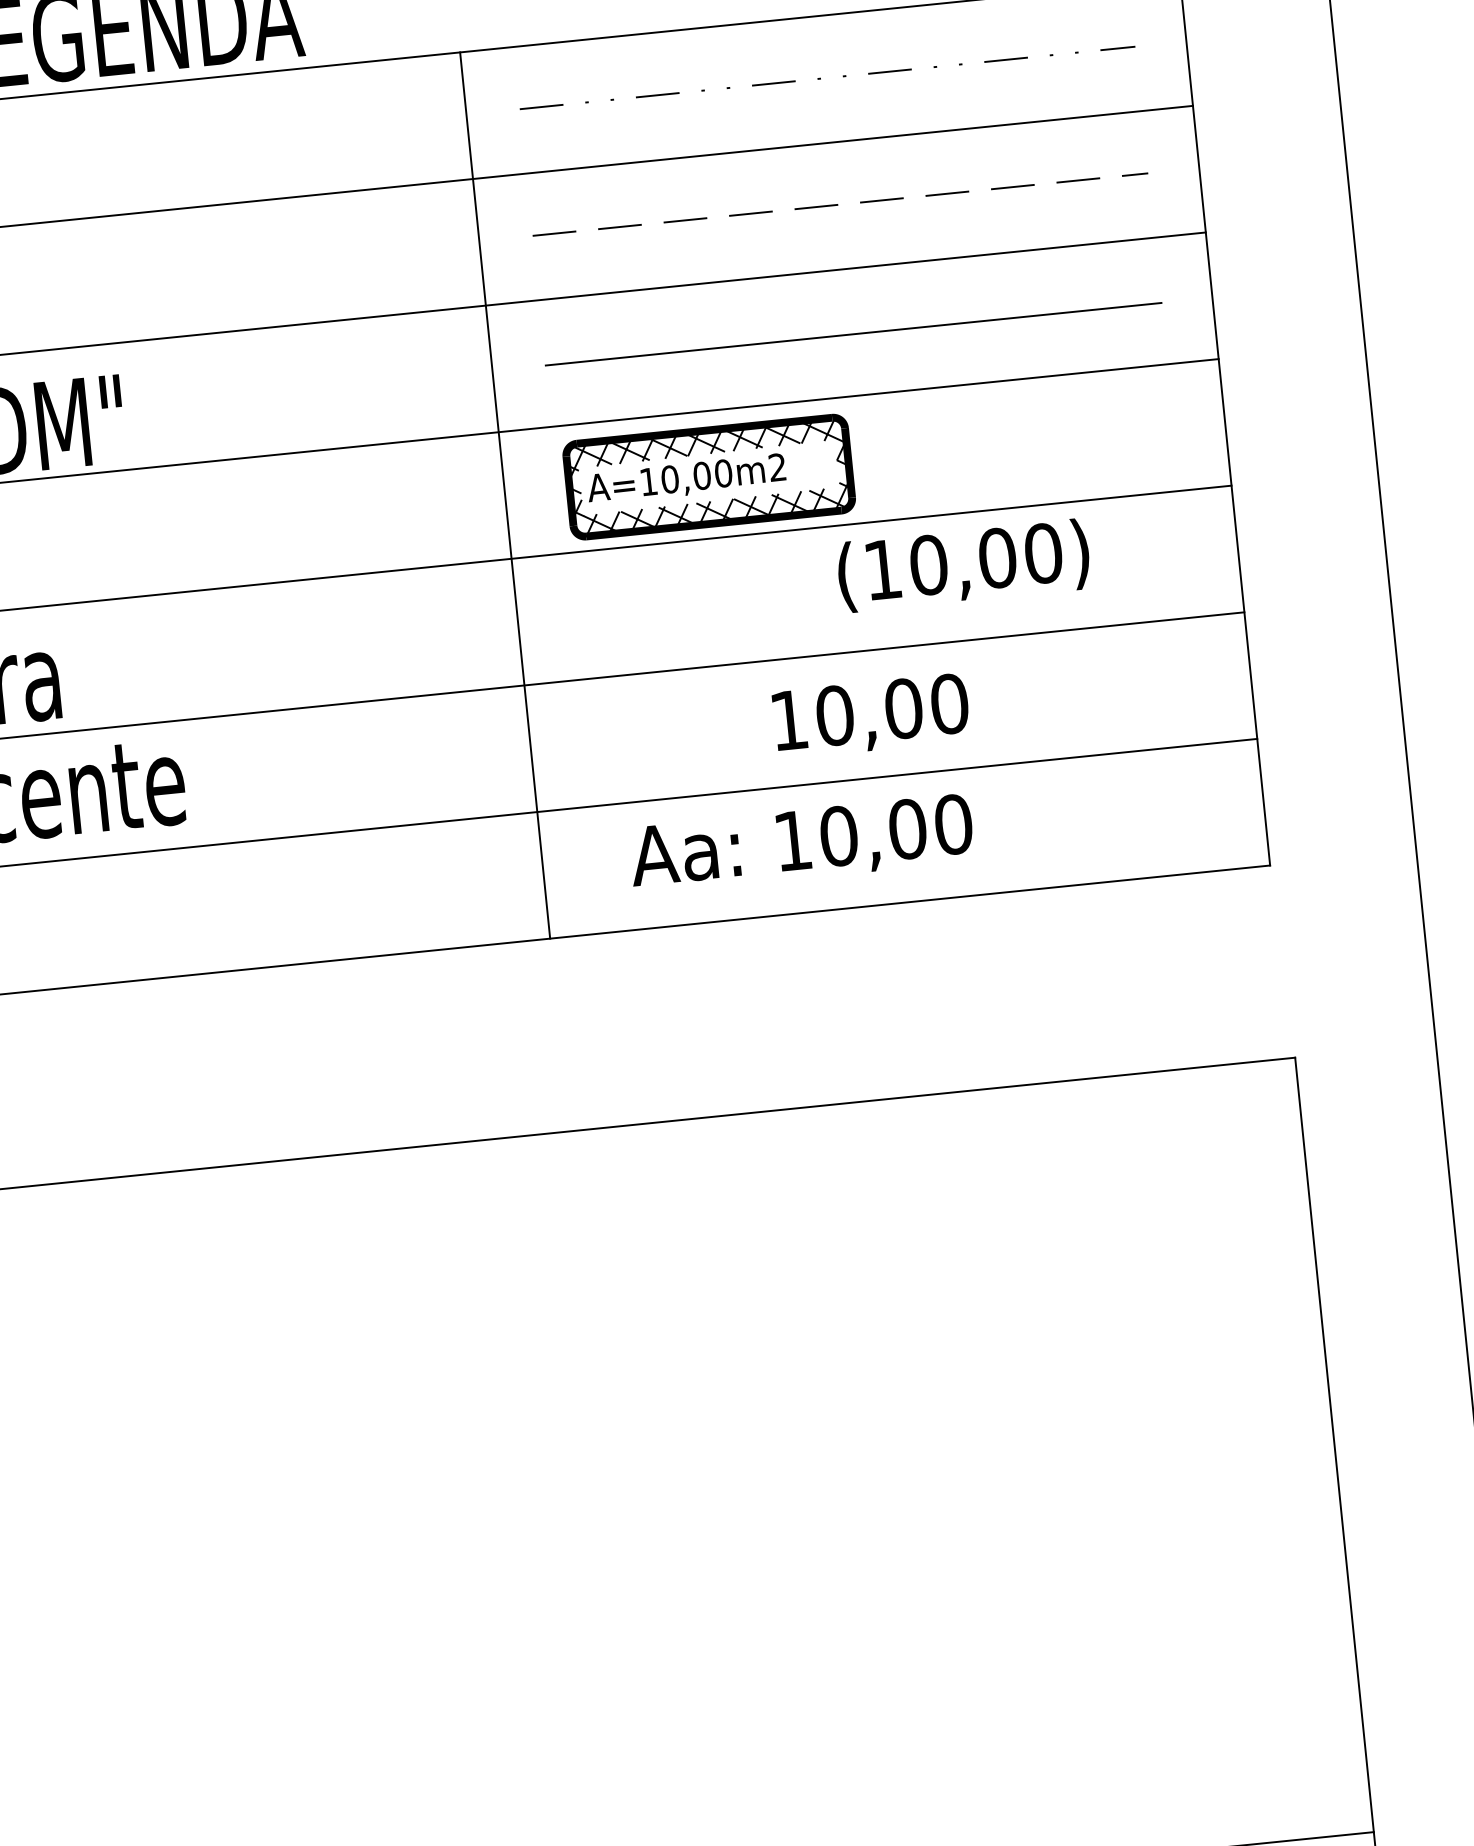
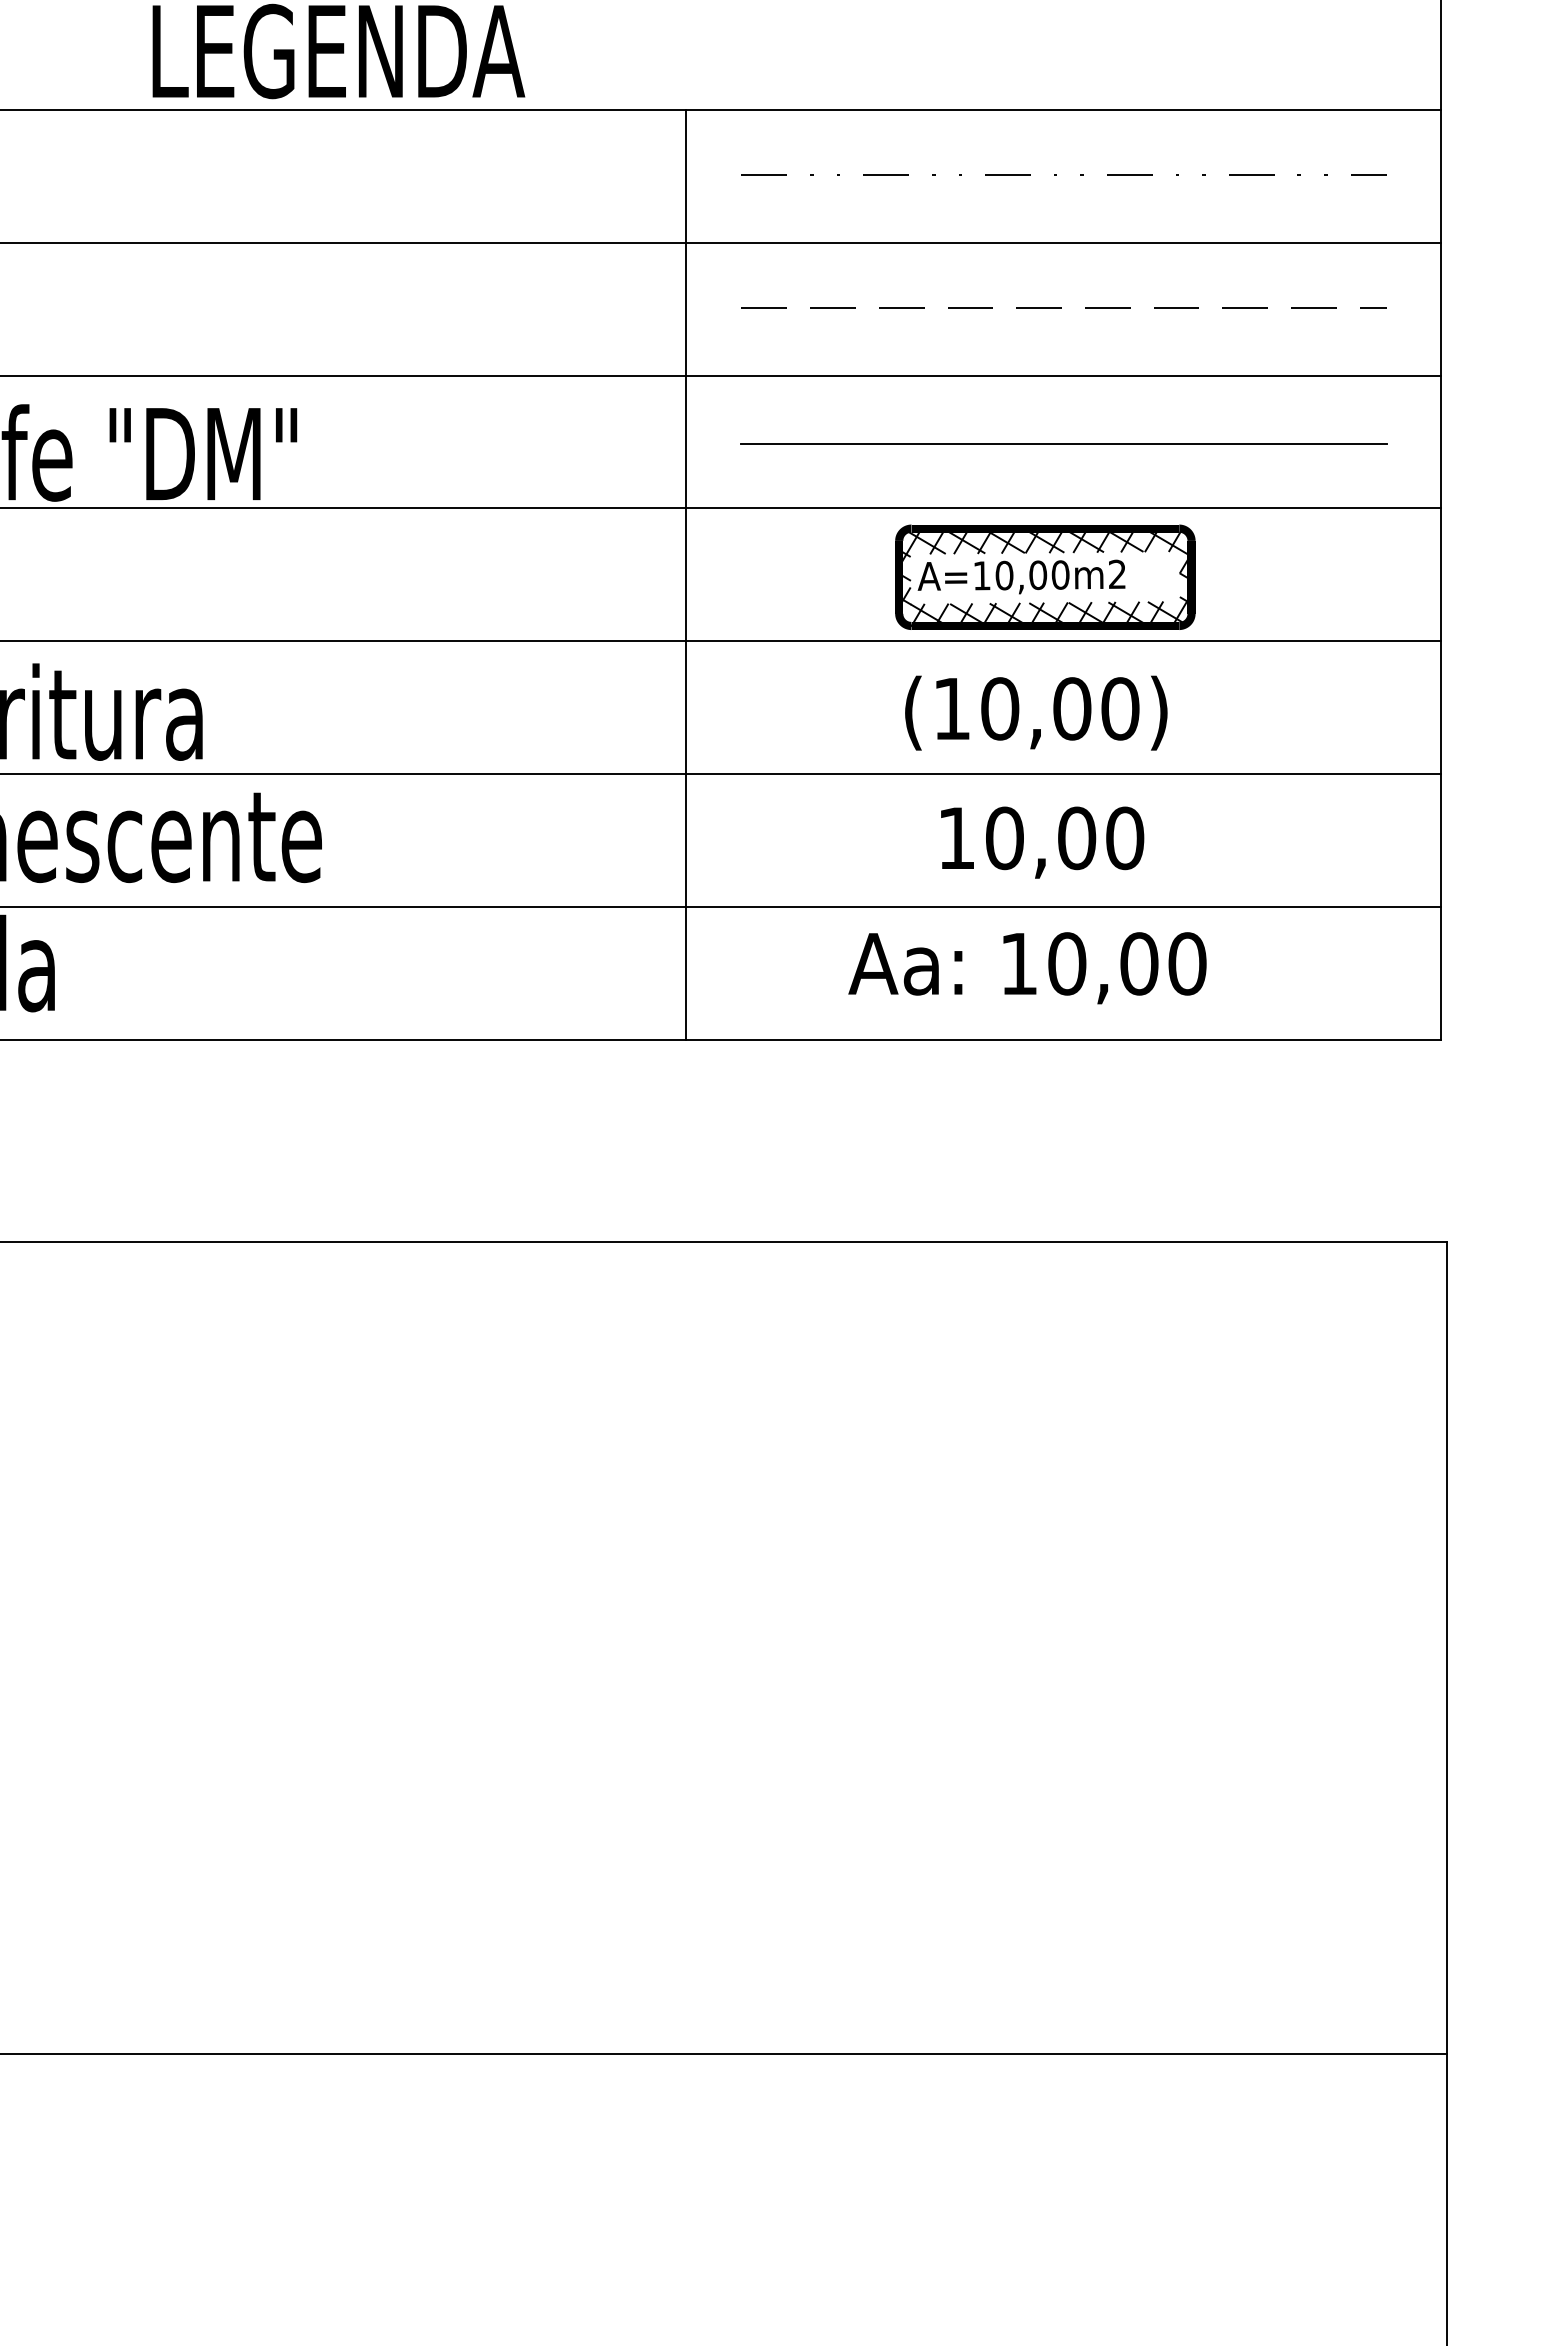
part: (709, 476) -> (1045, 576), moved
text: (963, 565) -> (1036, 712), moved
text: (801, 844) -> (1027, 968), moved

